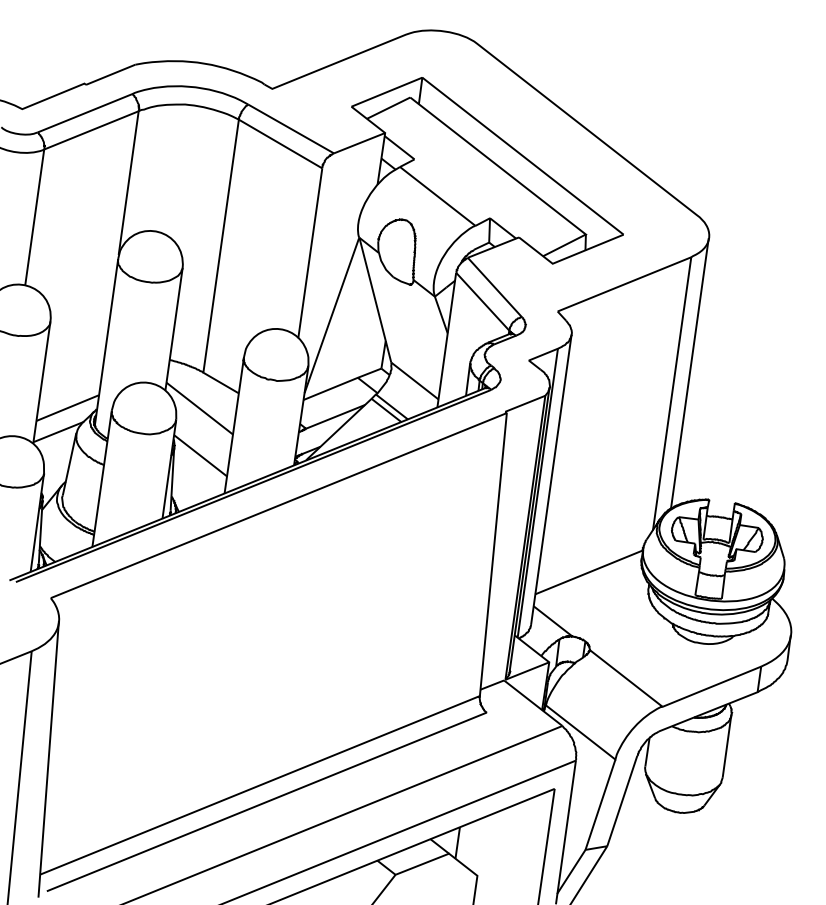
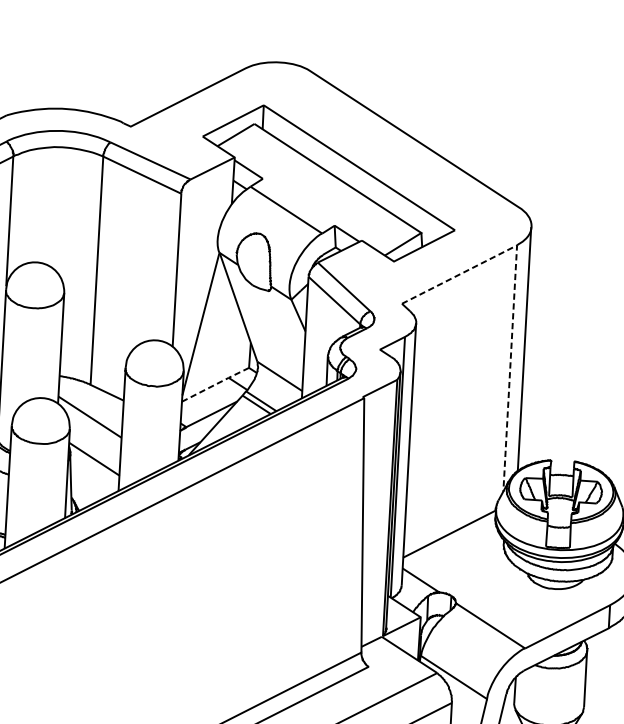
line: (682, 321) -> (514, 303), solid -> dashed
line: (343, 383) -> (216, 384), solid -> dashed

